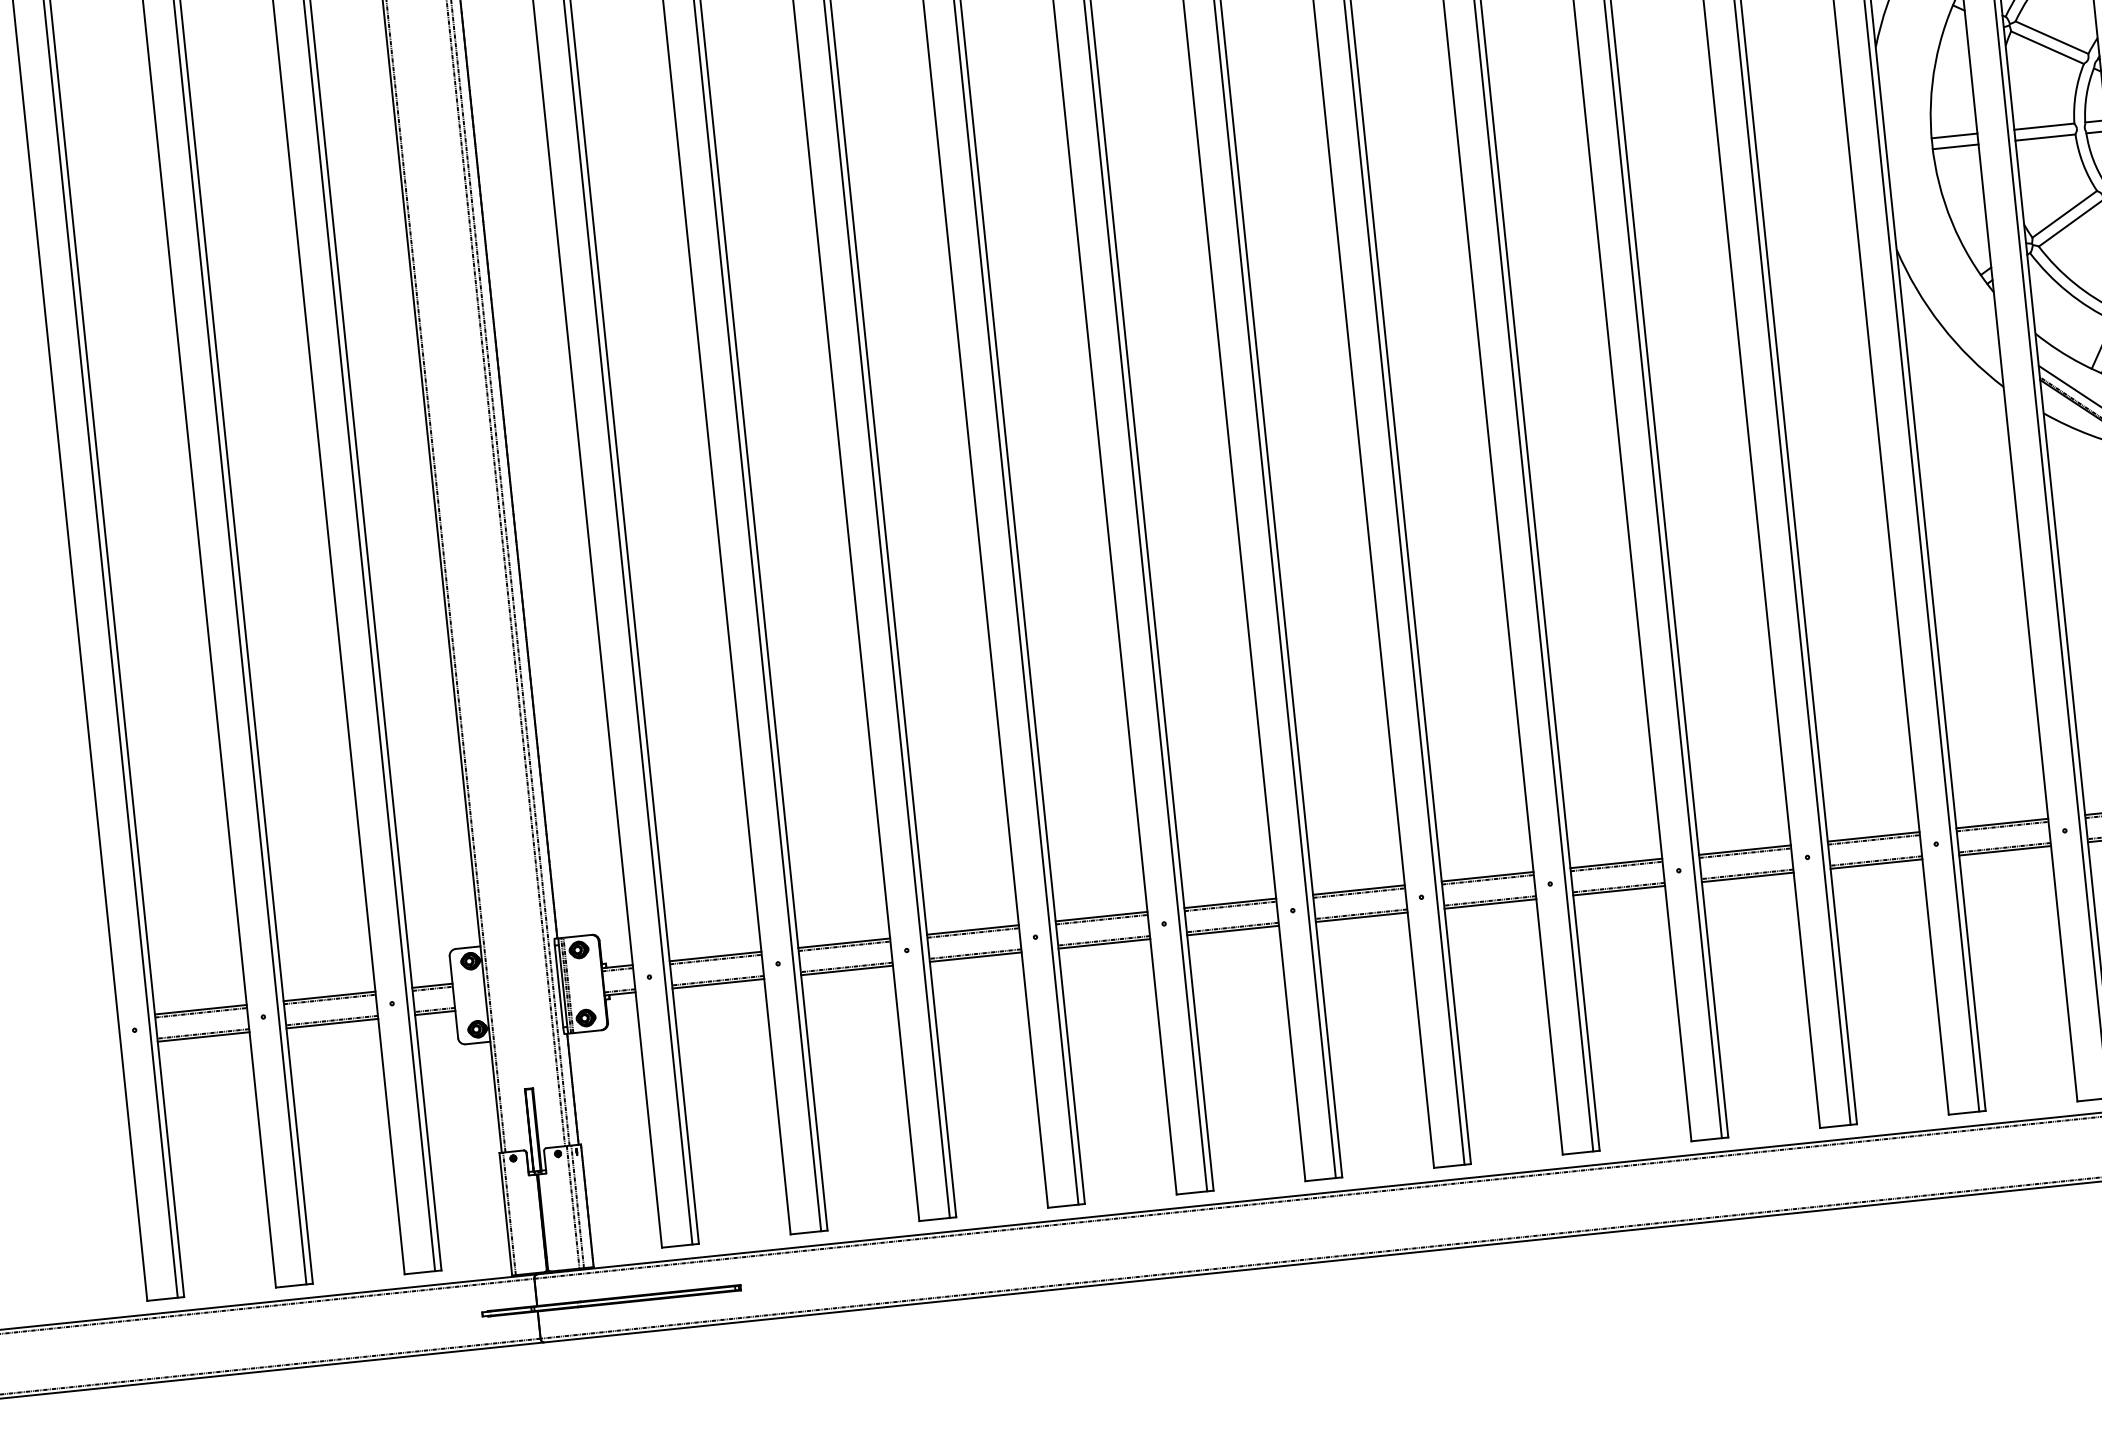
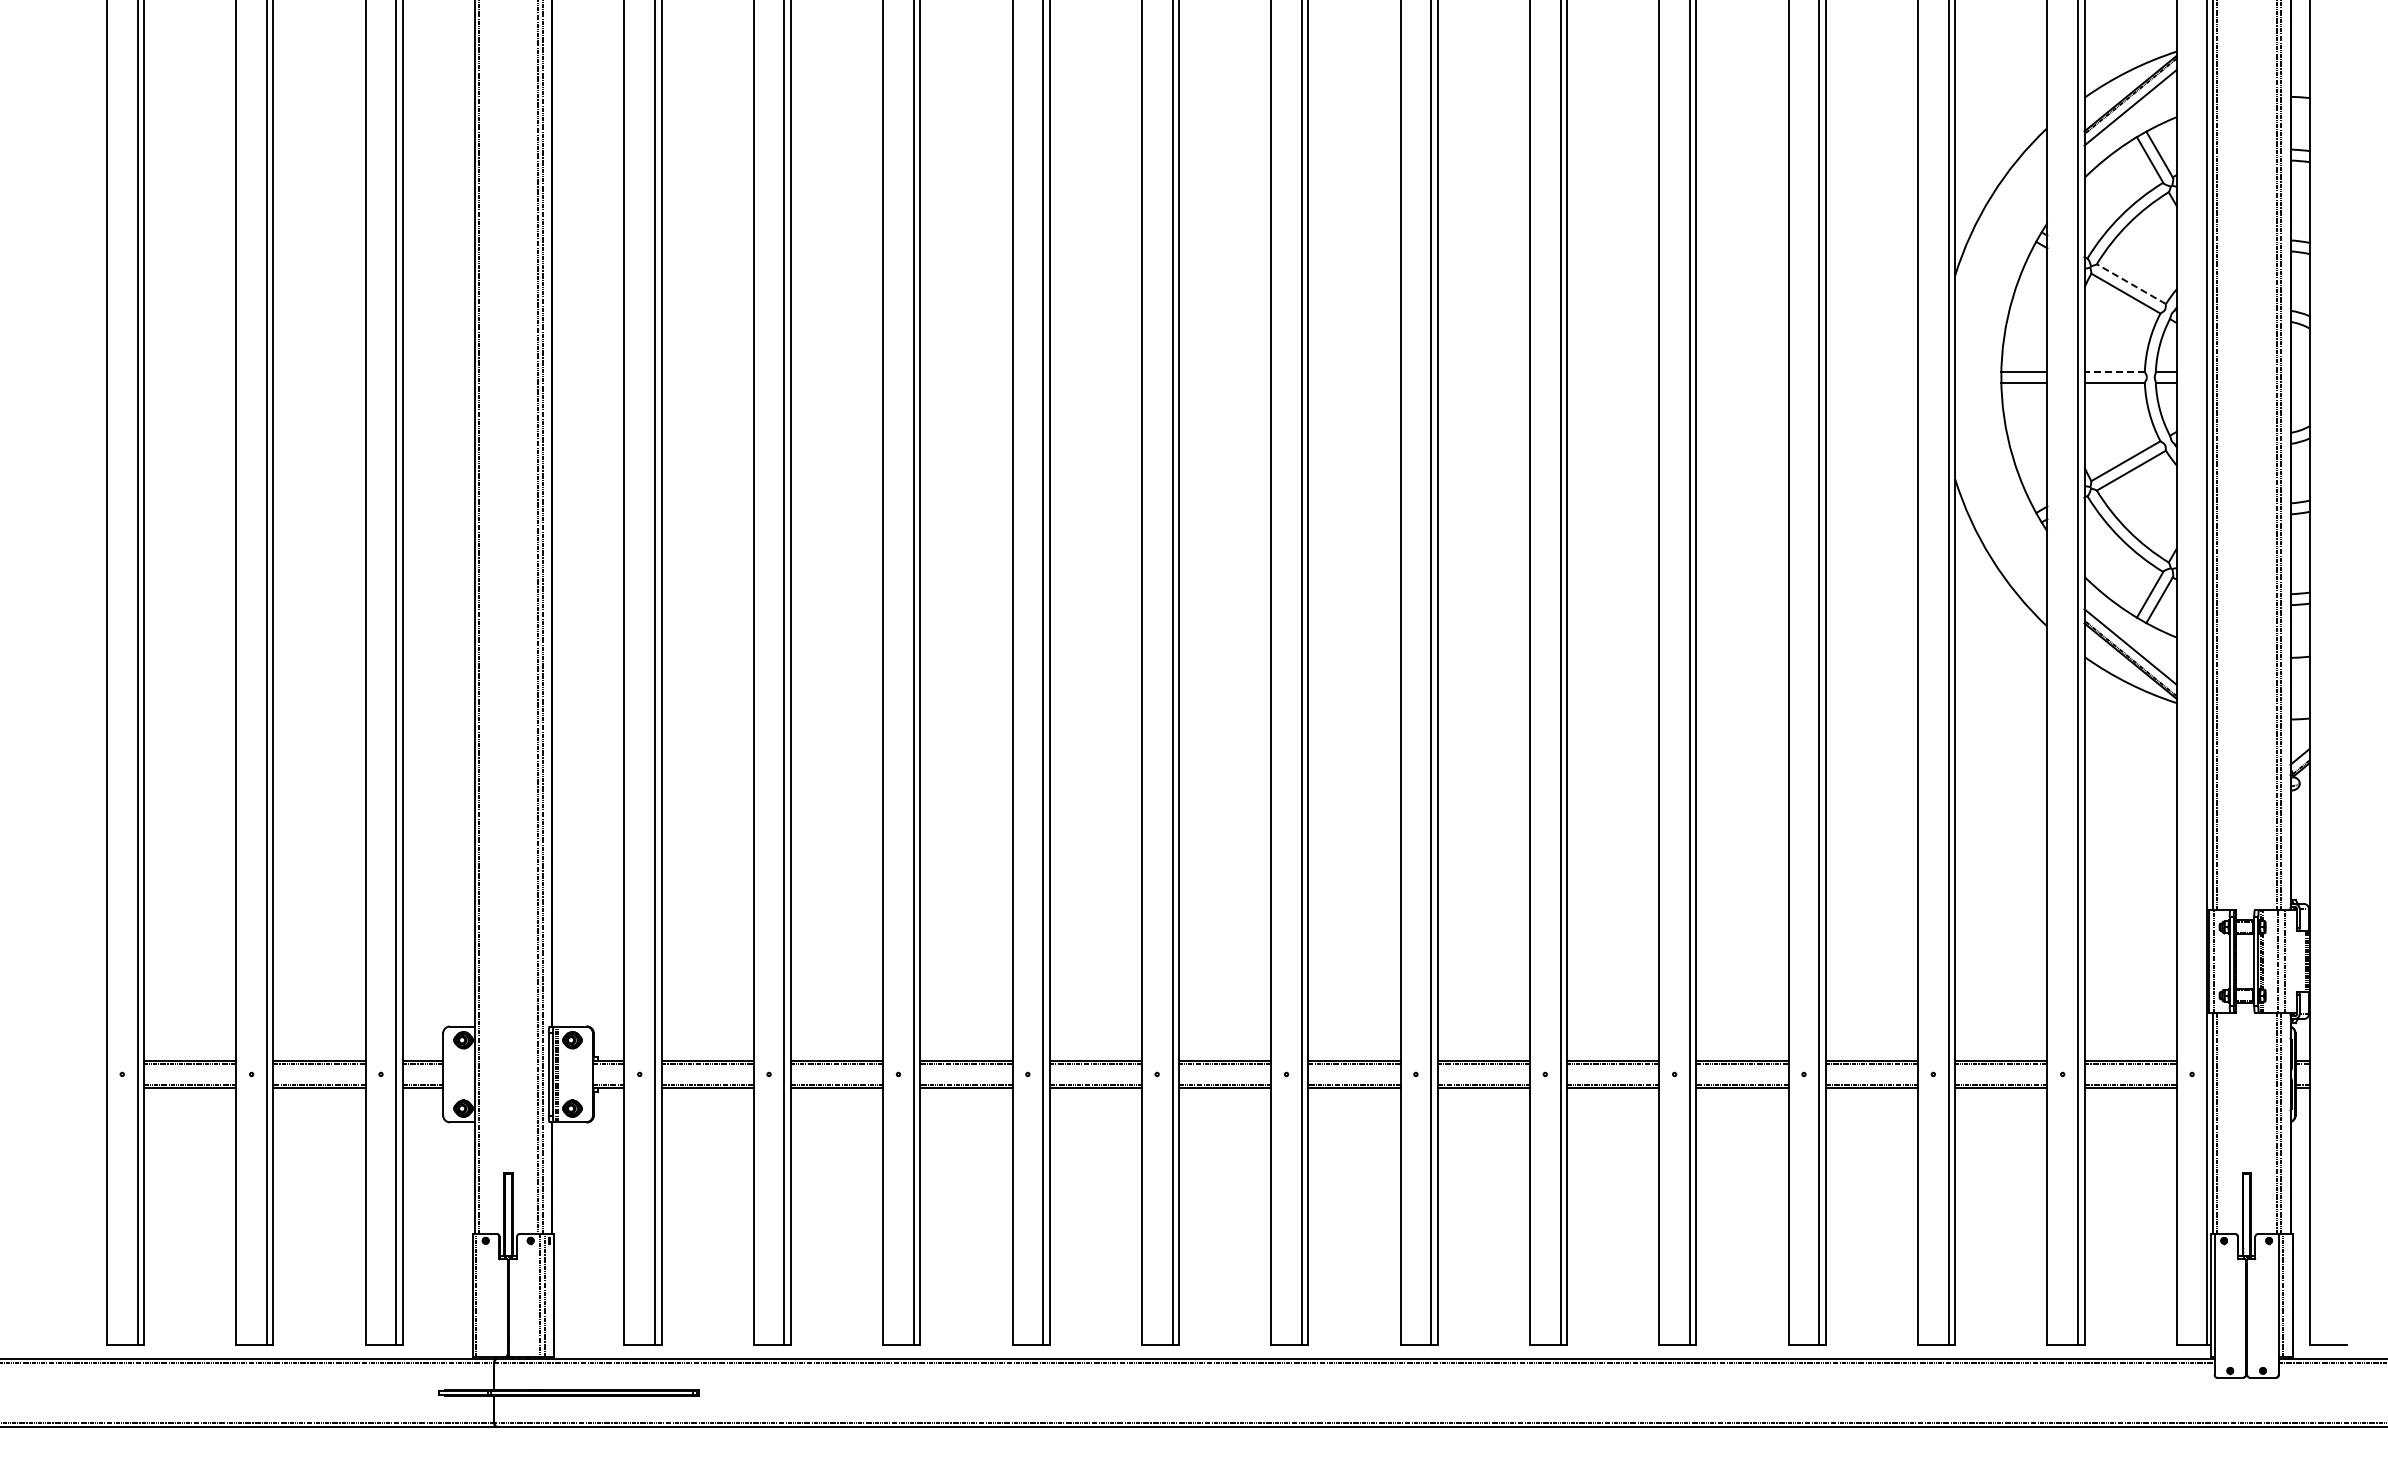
line: (2052, 38) -> (2131, 284), solid -> dashed
line: (2044, 126) -> (2114, 371), solid -> dashed

